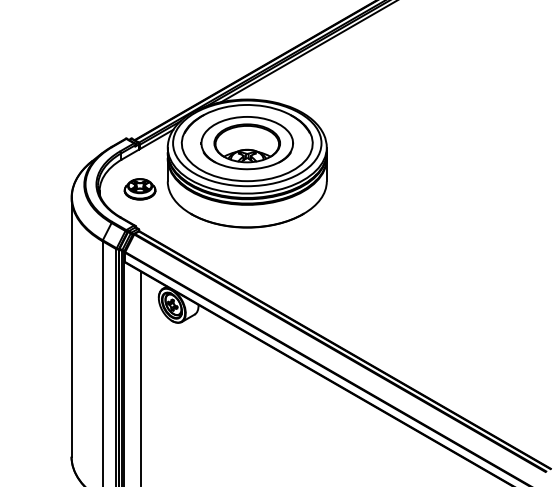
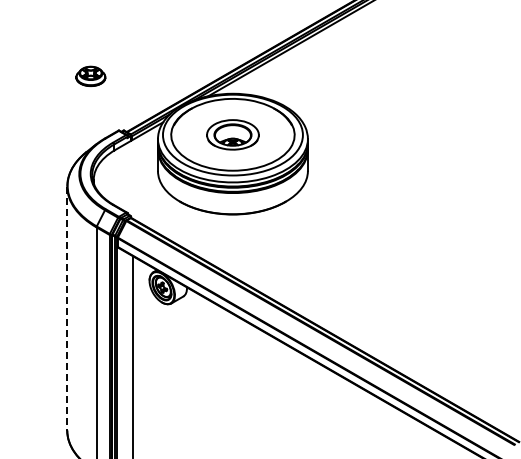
part: (246, 142) -> (232, 134), size x0.6
part: (139, 188) -> (90, 75), moved
line: (71, 327) -> (67, 308), solid -> dashed

